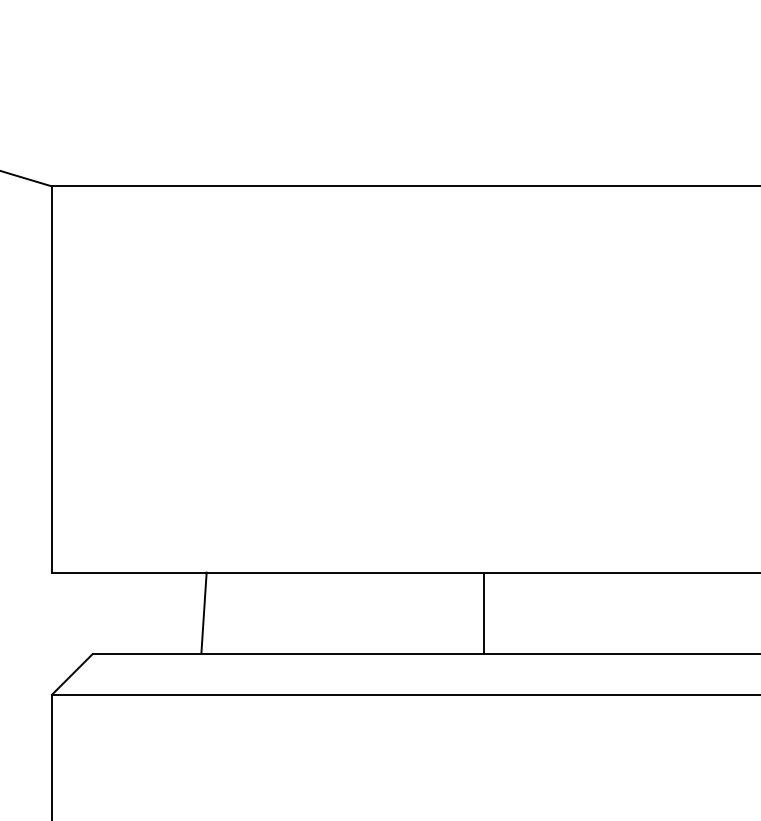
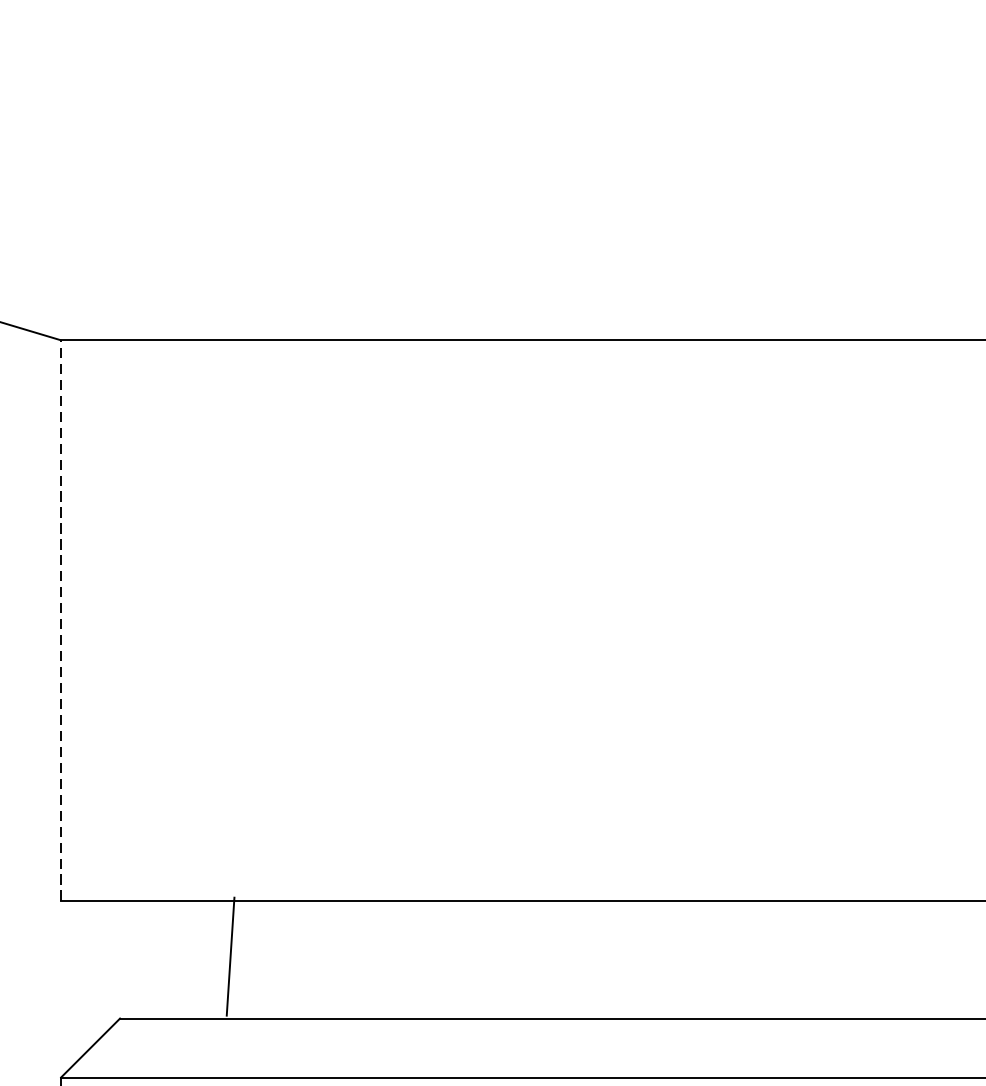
line: (52, 379) -> (61, 620), solid -> dashed
line: (203, 612) -> (229, 955), moved
line: (483, 612) -> (686, 958), removed

